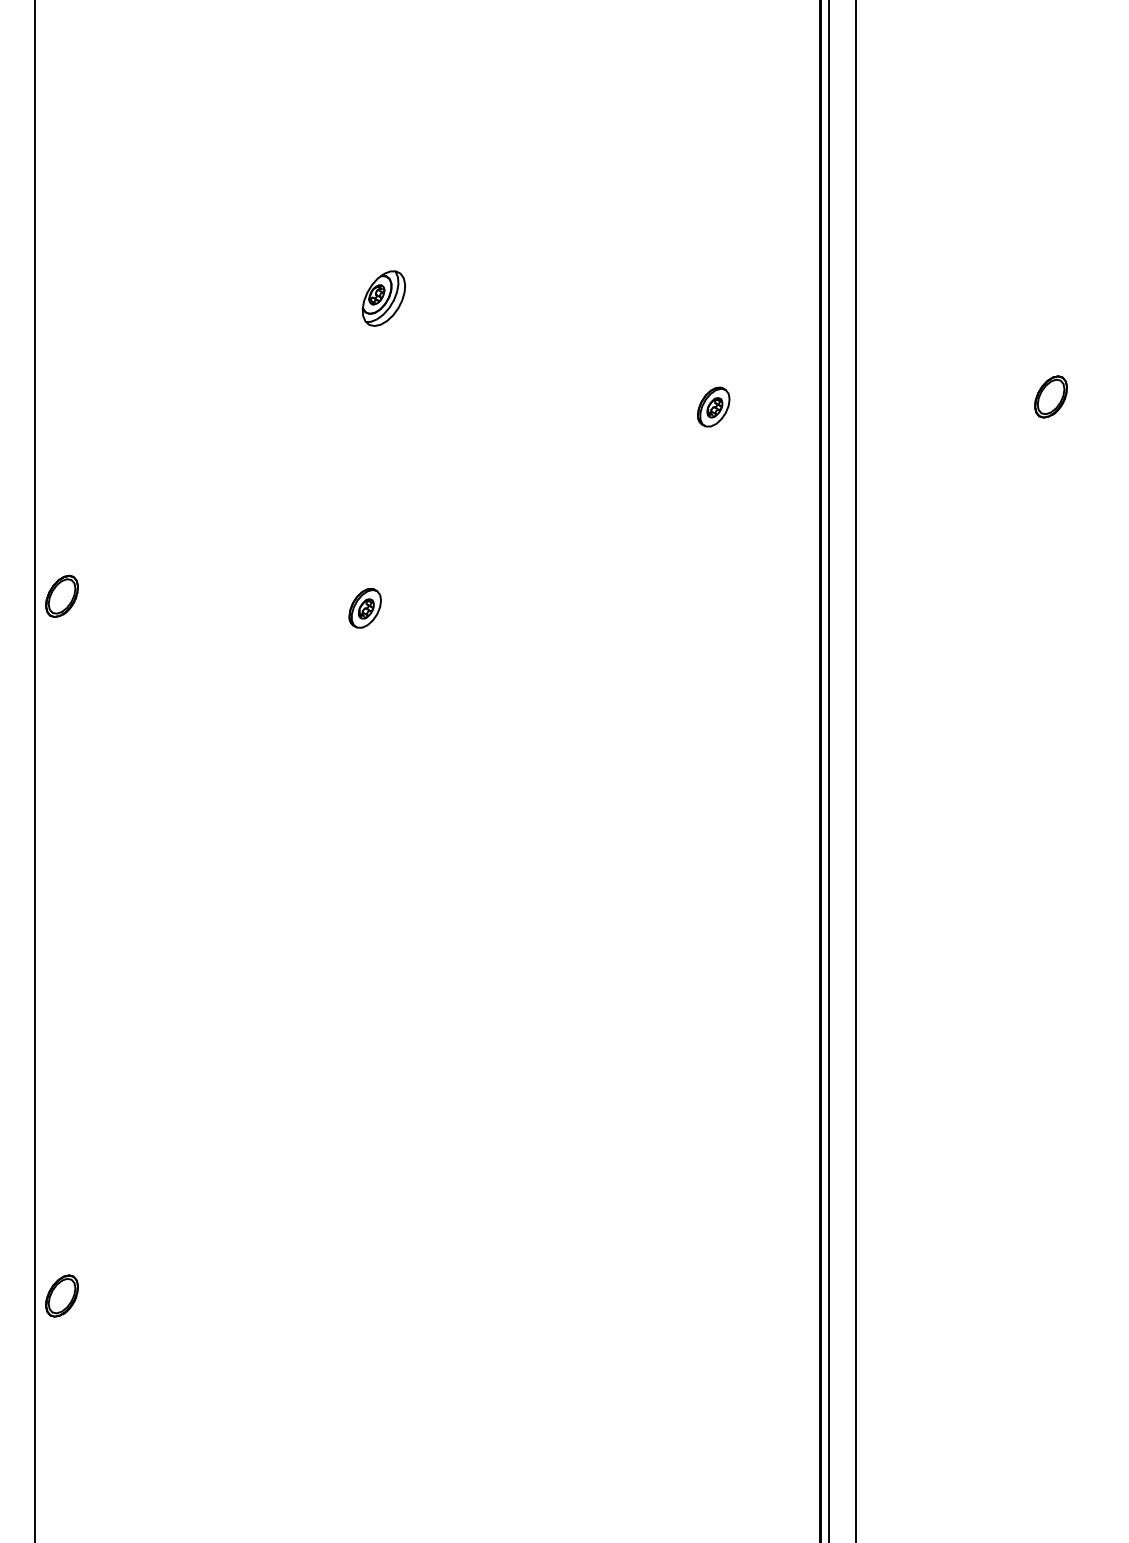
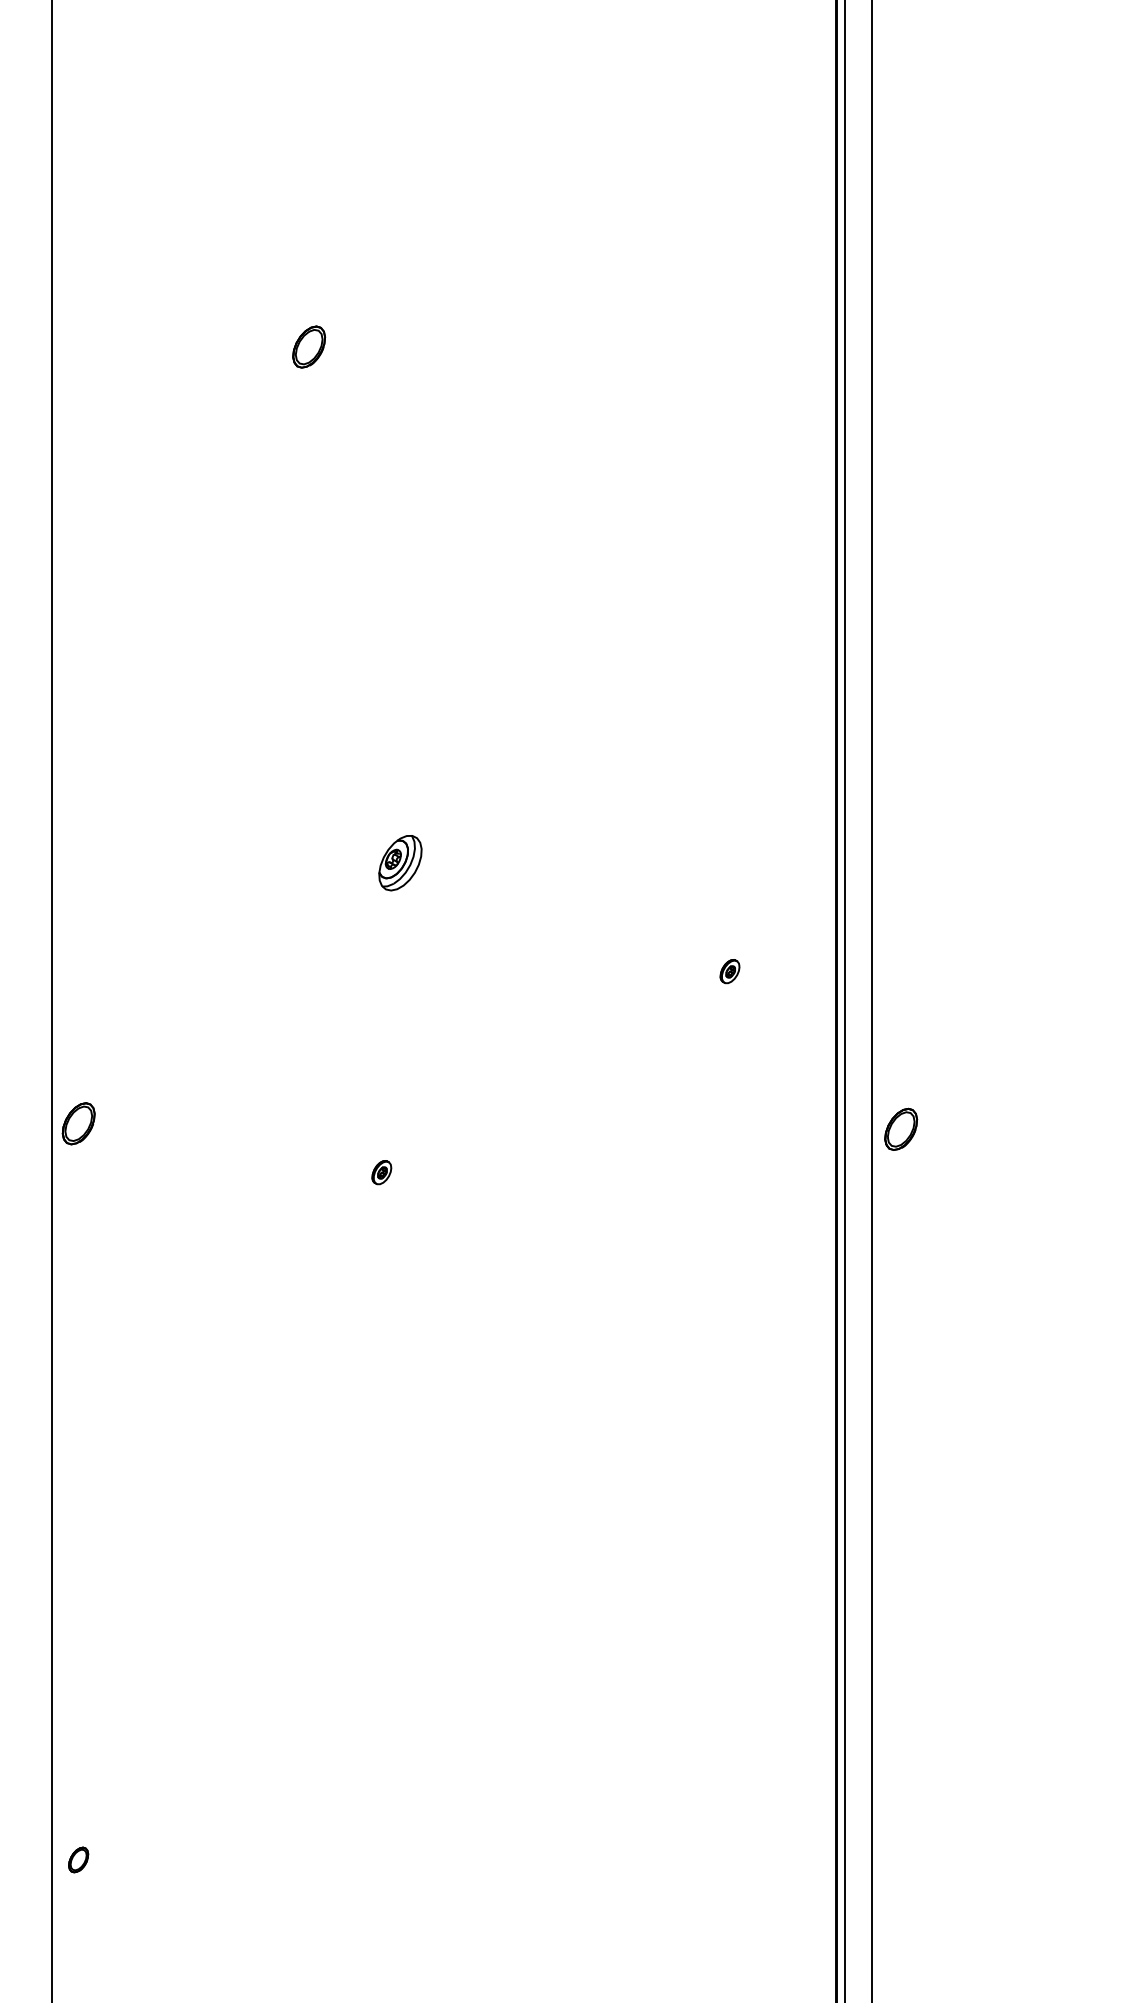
part: (1051, 396) -> (901, 1128), moved
part: (713, 407) -> (729, 971), size x0.6
part: (61, 596) -> (78, 1123), moved
part: (364, 608) -> (381, 1172), size x0.6
part: (61, 1295) -> (78, 1859), size x0.6

